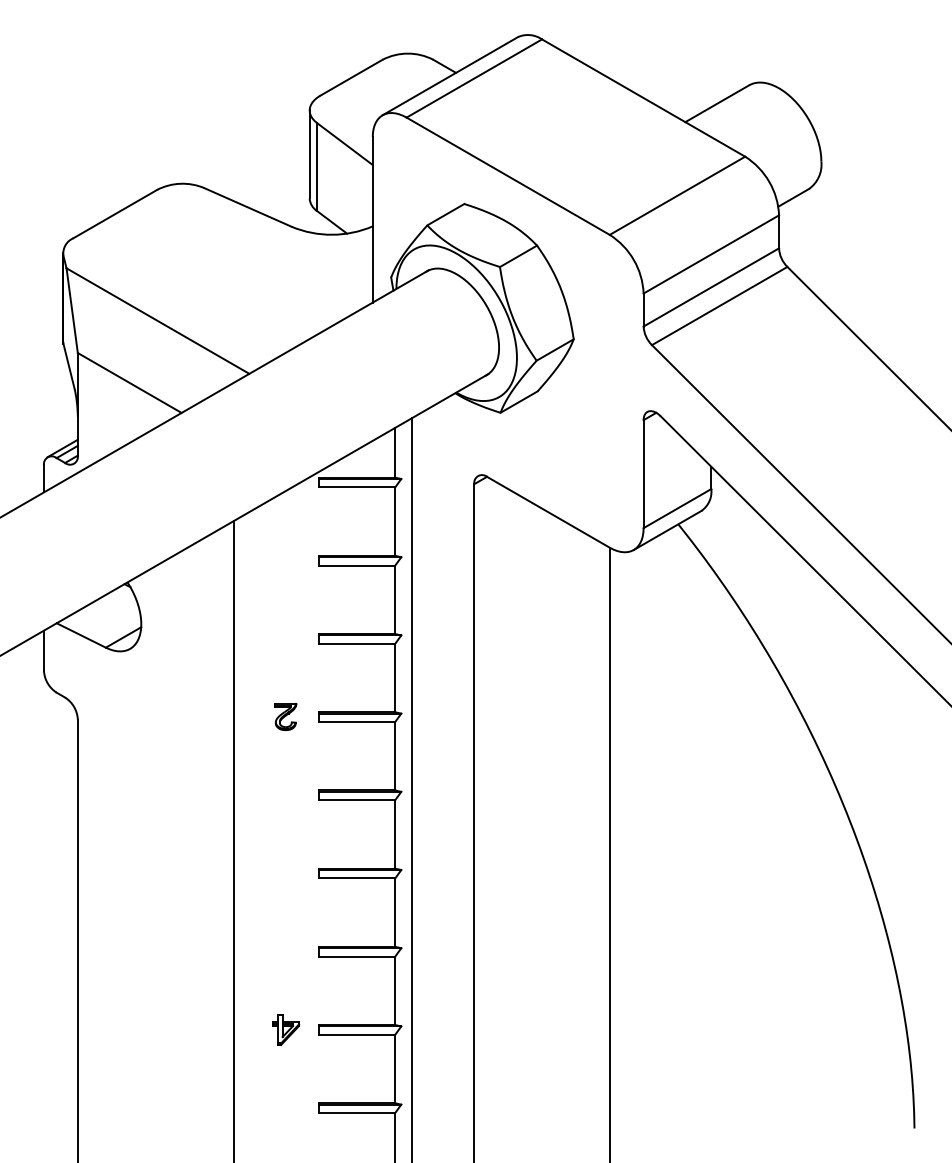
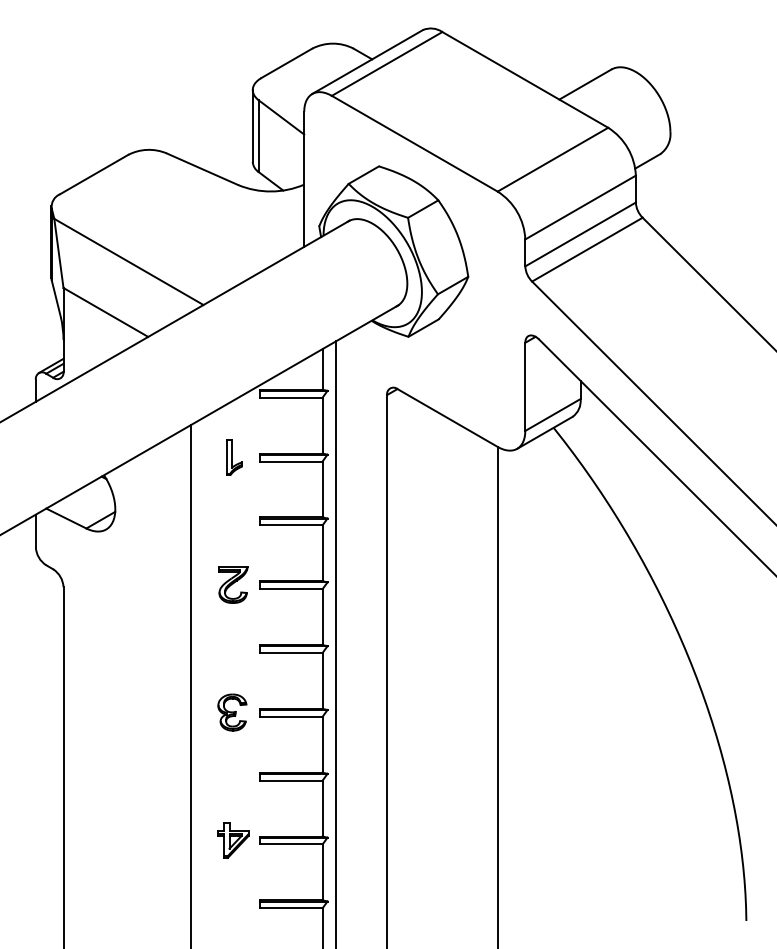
part: (287, 560) -> (234, 457), added
part: (286, 716) -> (233, 584), size x1.67
part: (284, 873) -> (232, 712), added
part: (286, 1029) -> (233, 840), size x1.43

